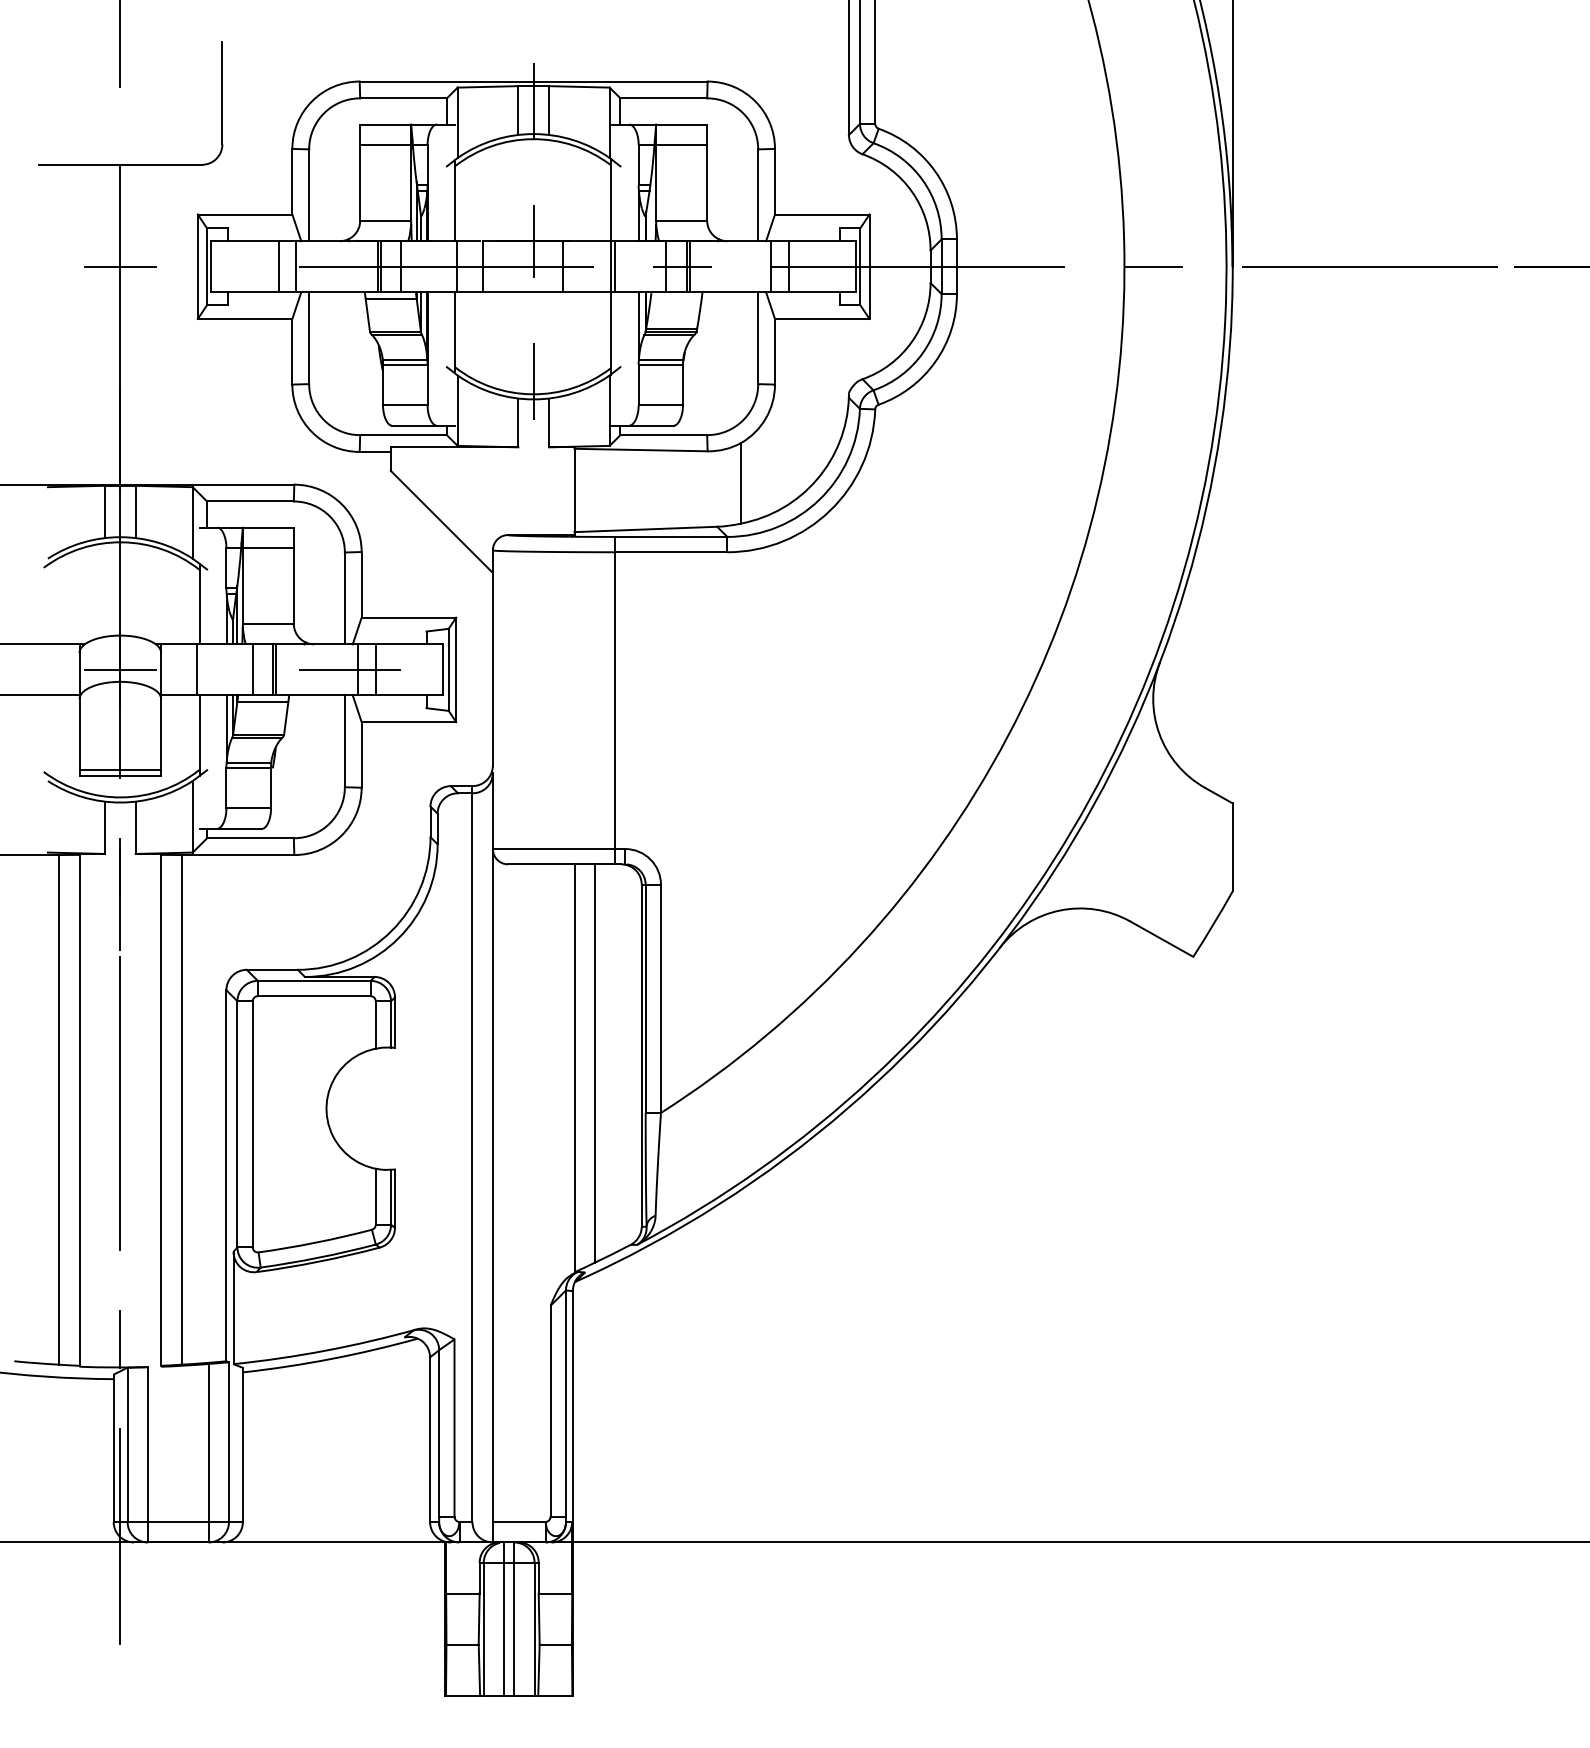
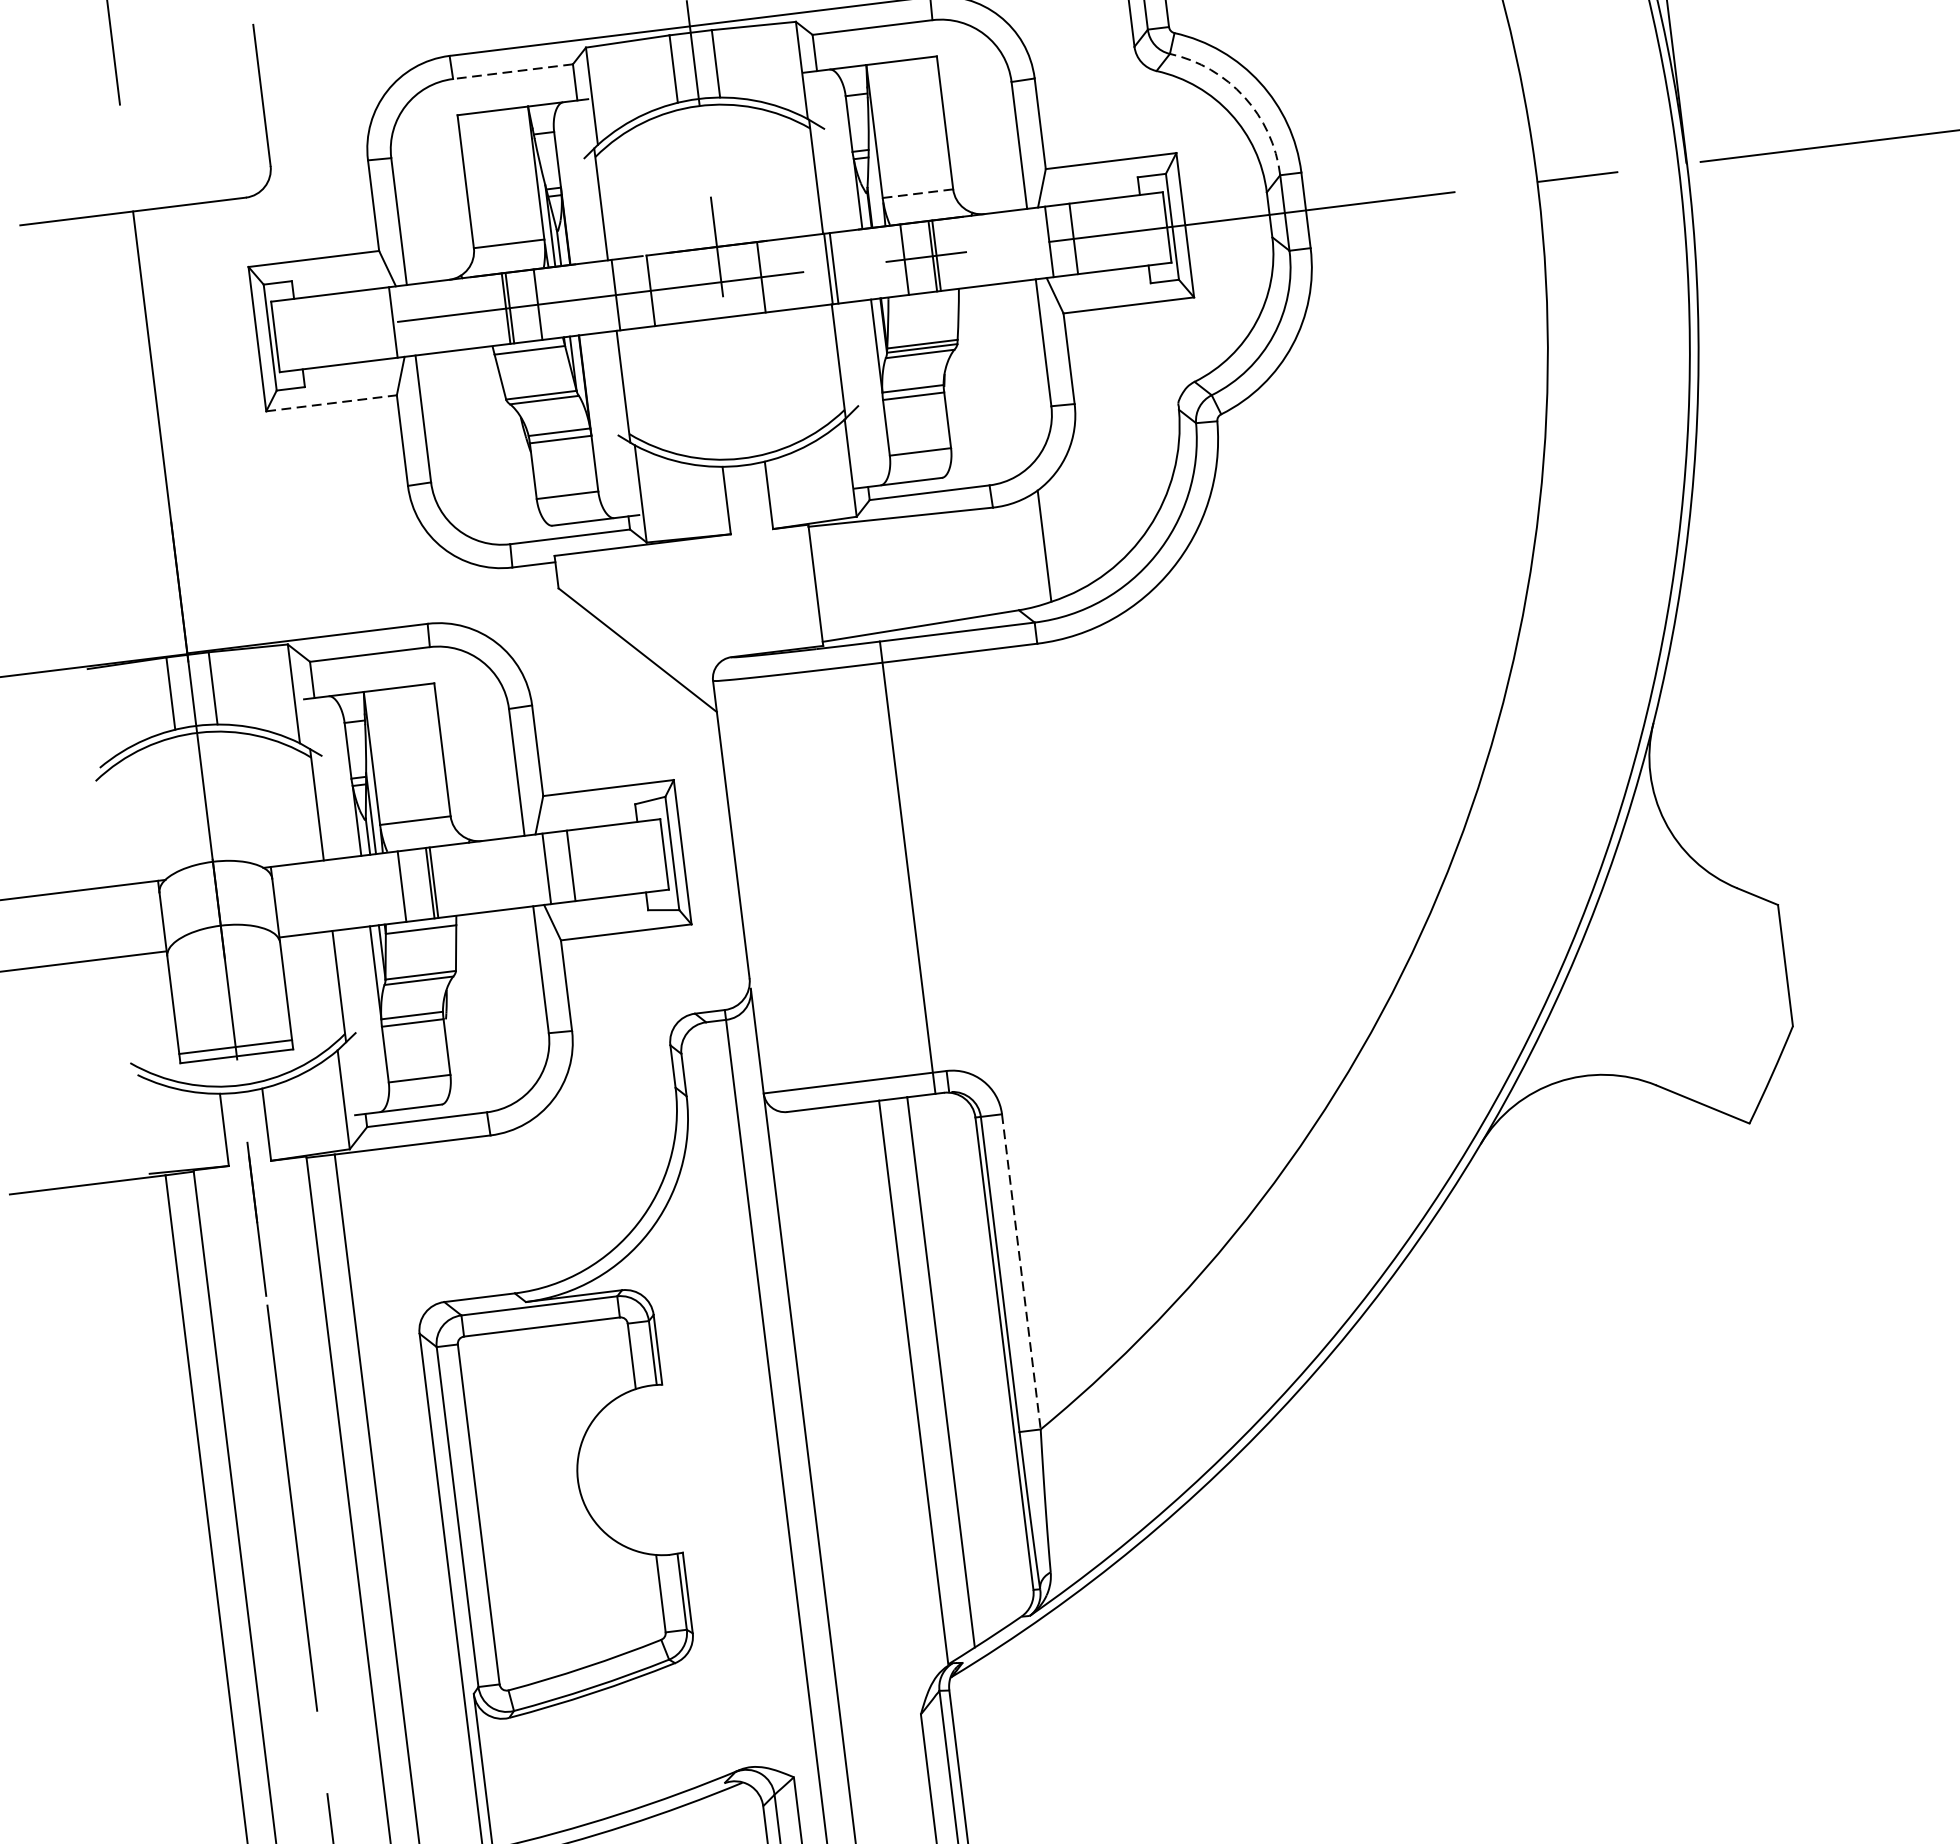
line: (403, 98) -> (512, 71), solid -> dashed
line: (385, 144) -> (495, 138), removed
line: (681, 144) -> (904, 88), removed
arc: (922, 180) -> (1243, 97), solid -> dashed
line: (681, 220) -> (917, 193), solid -> dashed
line: (120, 266) -> (150, 351), removed
line: (278, 266) -> (368, 325), removed
line: (245, 318) -> (332, 402), solid -> dashed
line: (533, 381) -> (740, 440), removed
line: (267, 548) -> (401, 716), removed
line: (120, 669) -> (218, 908), removed
line: (196, 669) -> (323, 895), removed
line: (349, 669) -> (535, 869), removed
line: (660, 999) -> (1020, 1272), solid -> dashed

